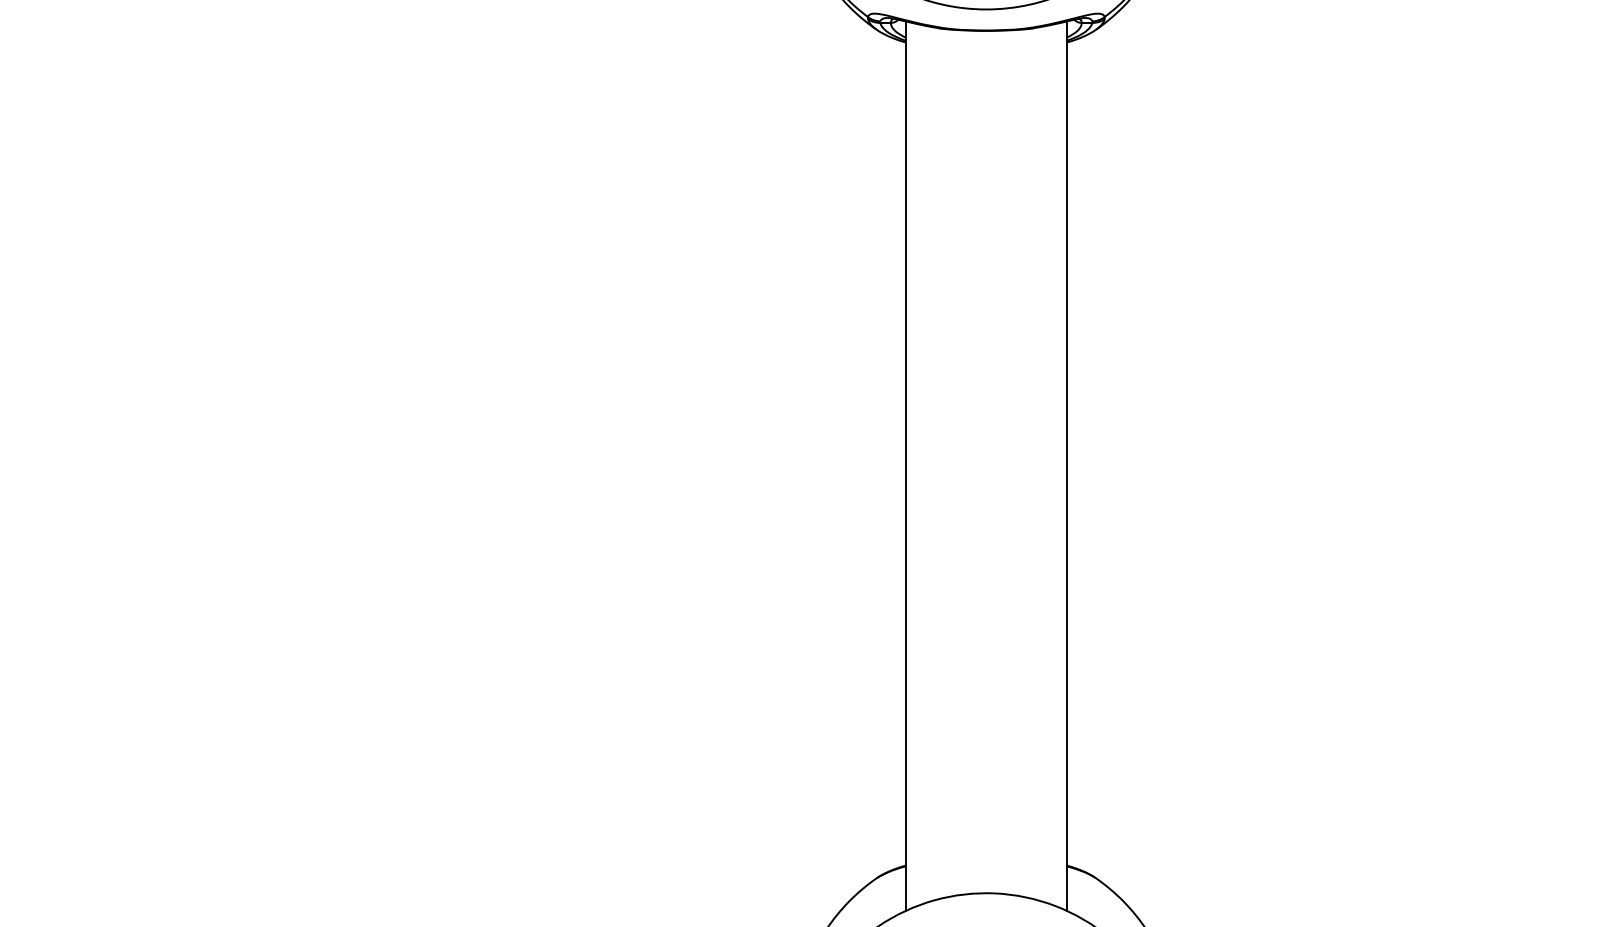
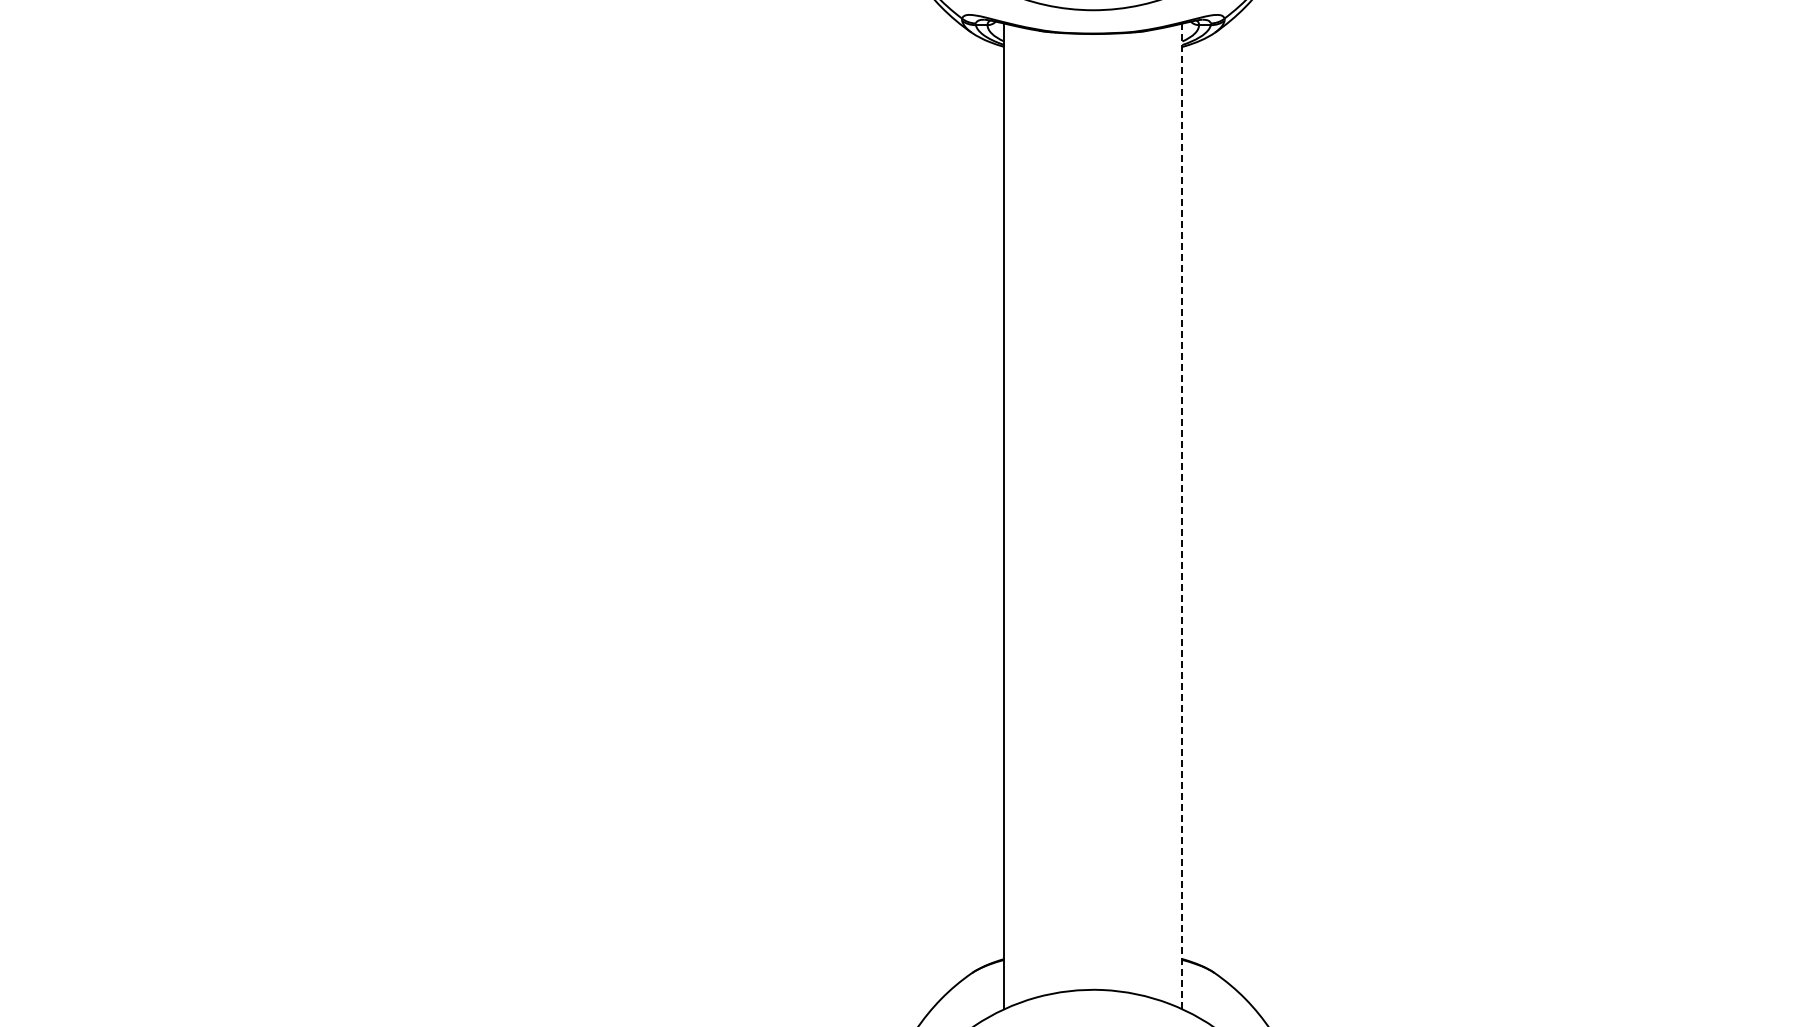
line: (1066, 466) -> (1182, 516), solid -> dashed

